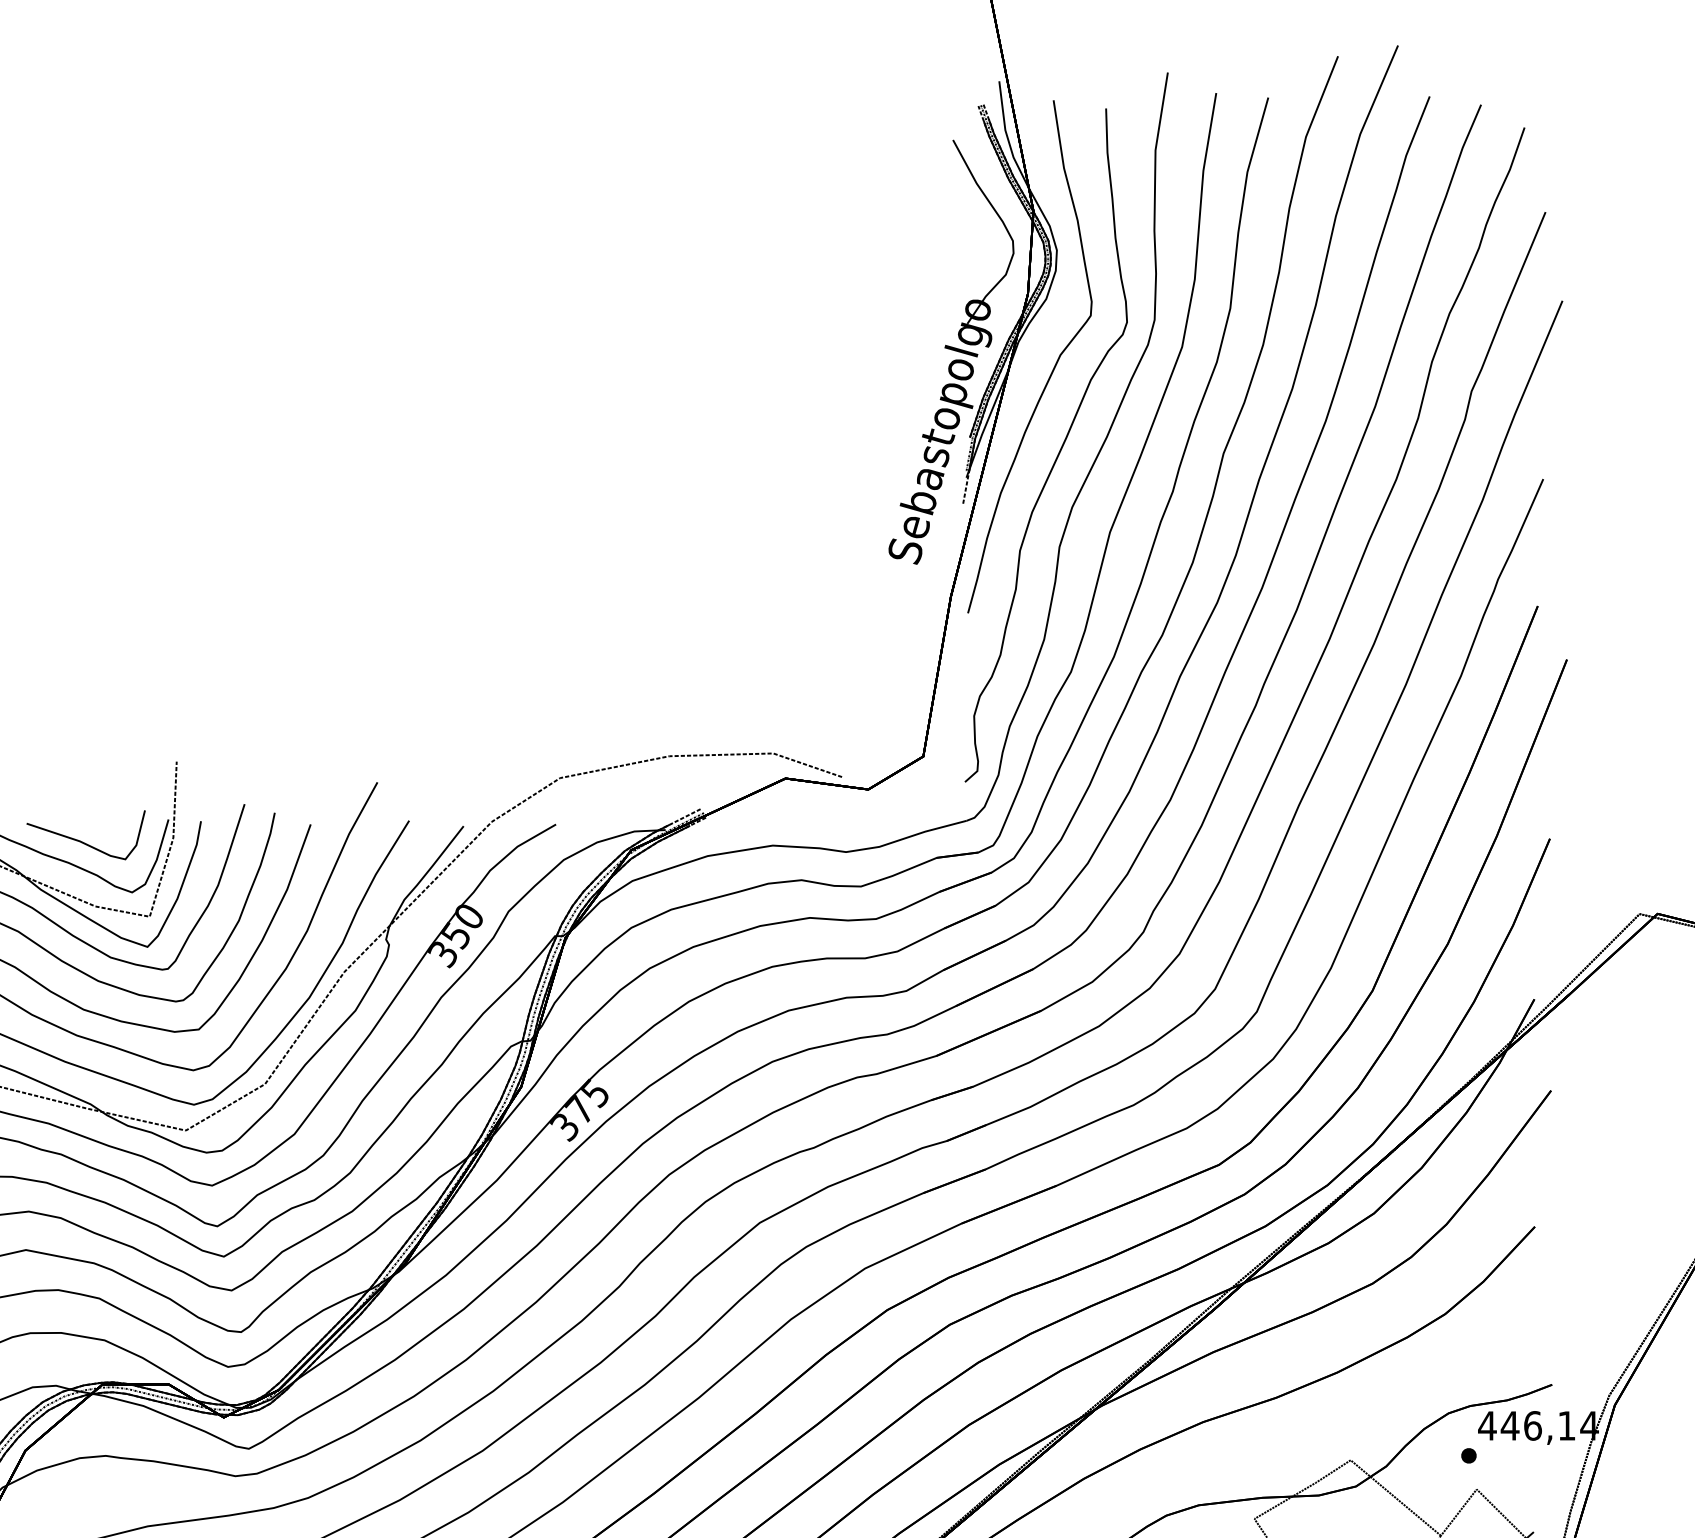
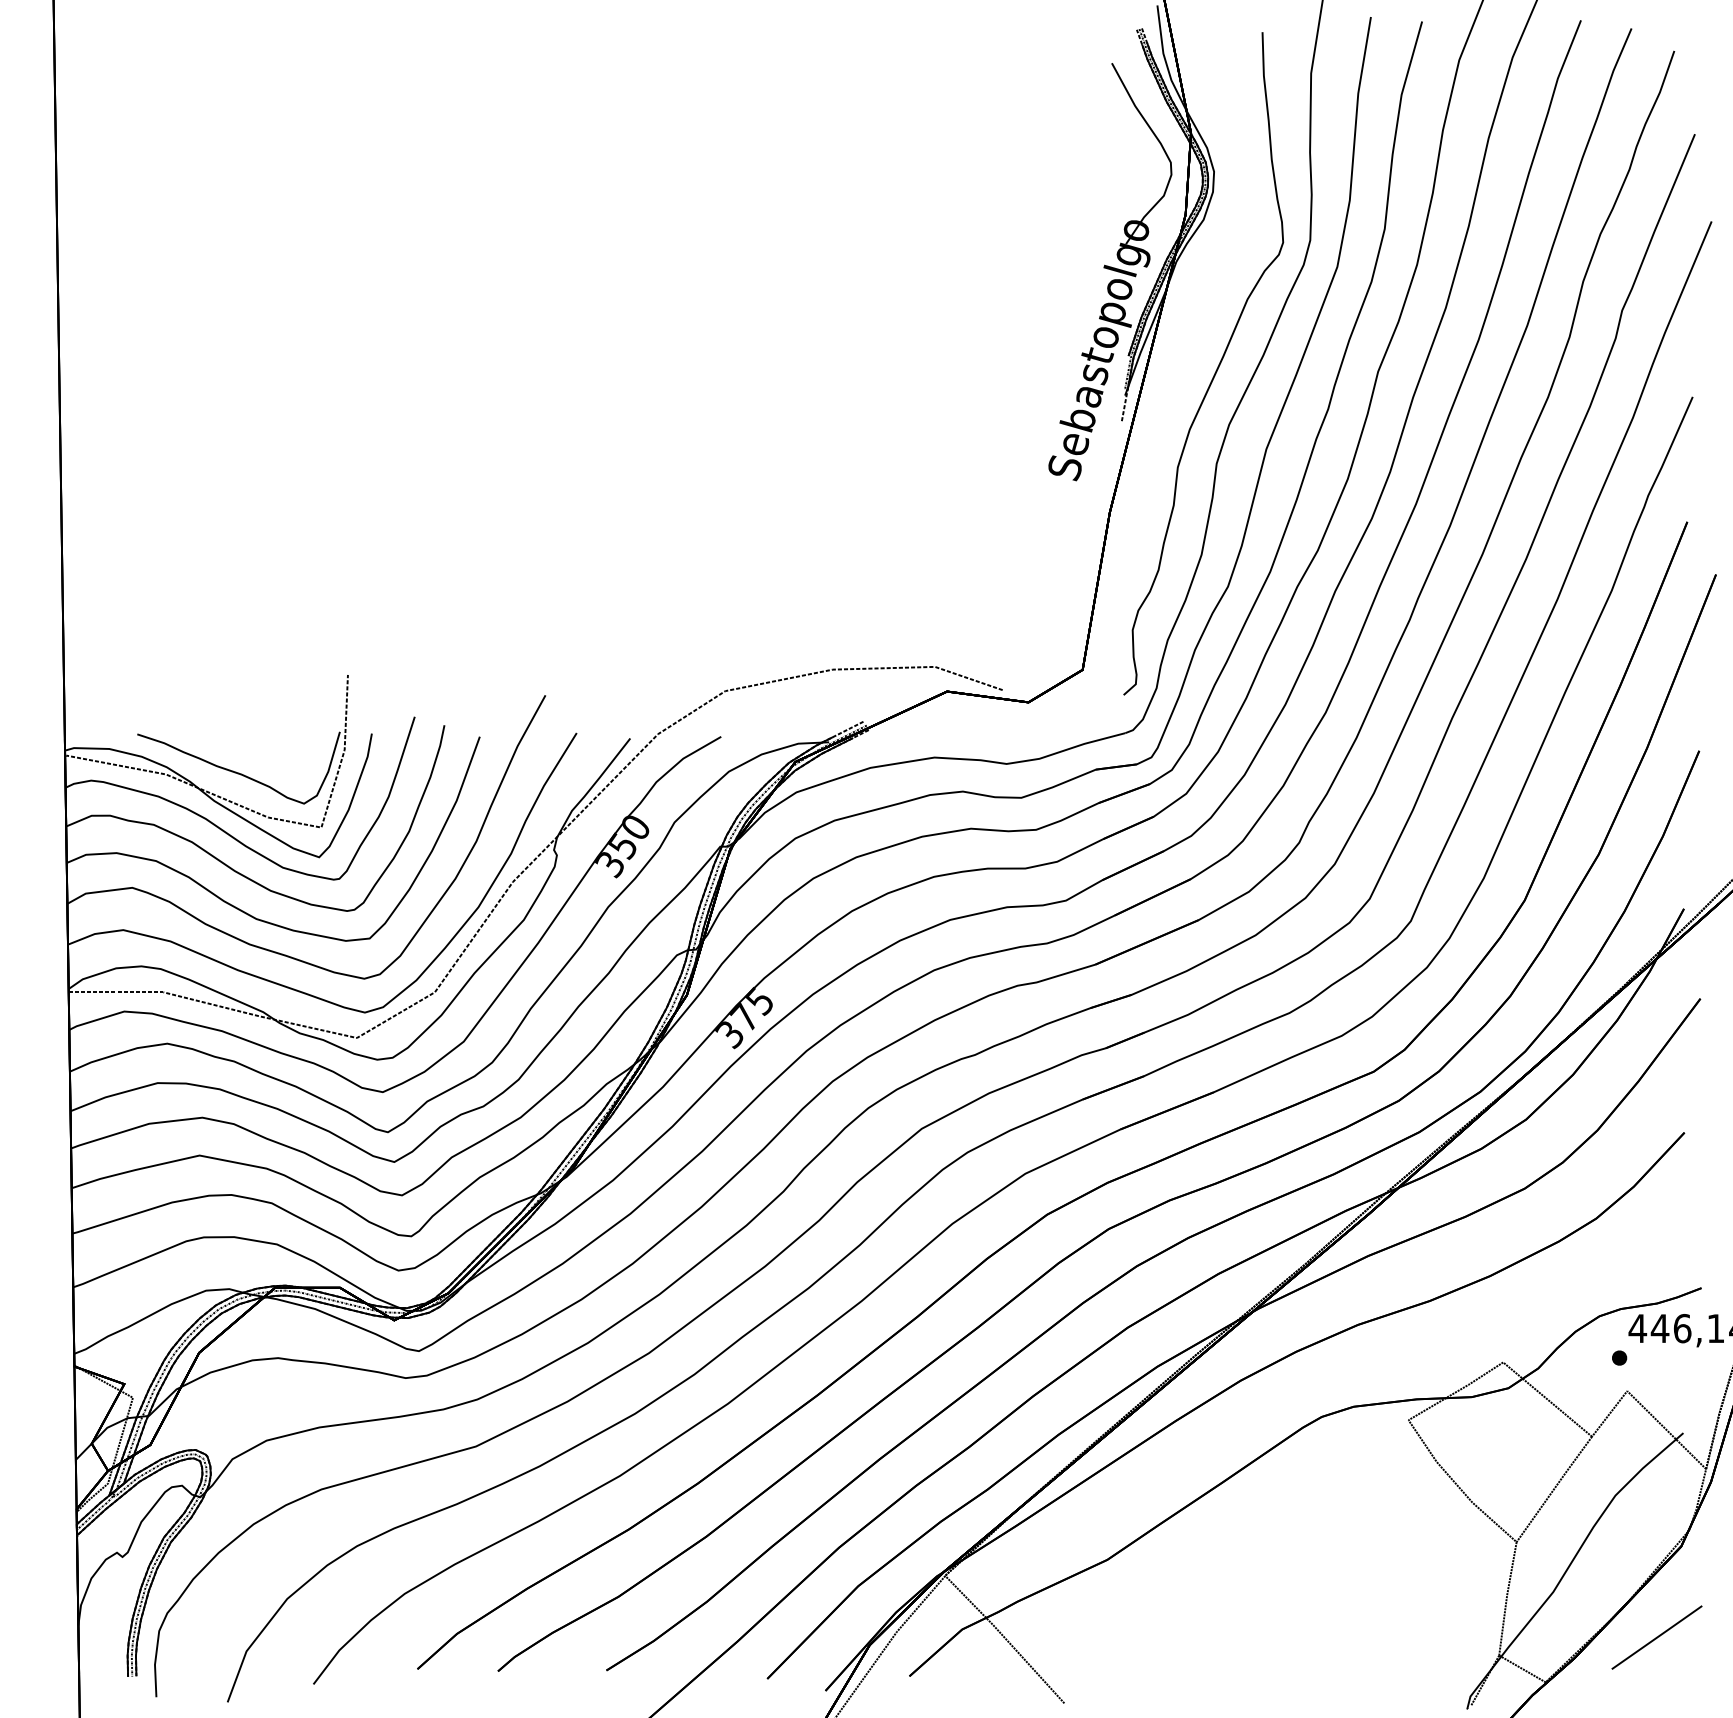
part: (1053, 367) -> (1210, 287), removed
part: (82, 841) -> (255, 753), removed

